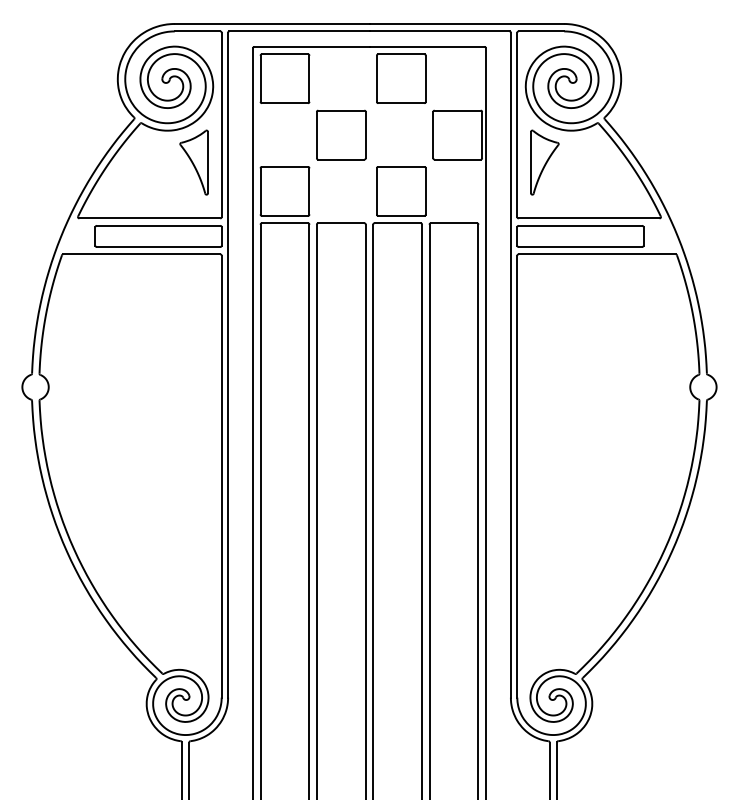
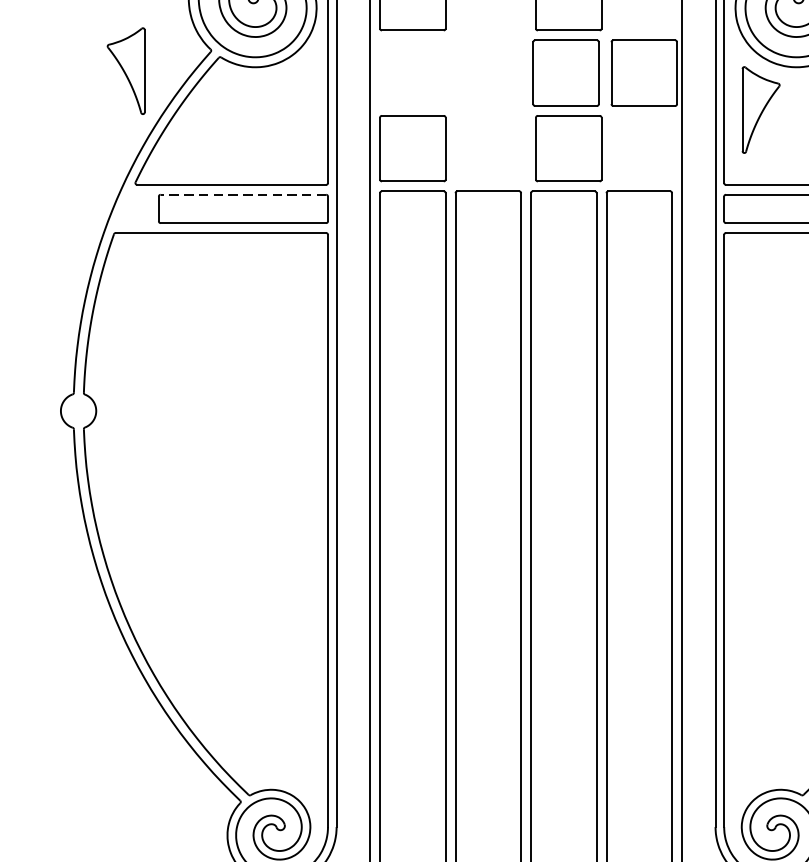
part: (341, 134) -> (566, 72), moved
part: (193, 162) -> (125, 71), moved
line: (158, 225) -> (243, 194), solid -> dashed

